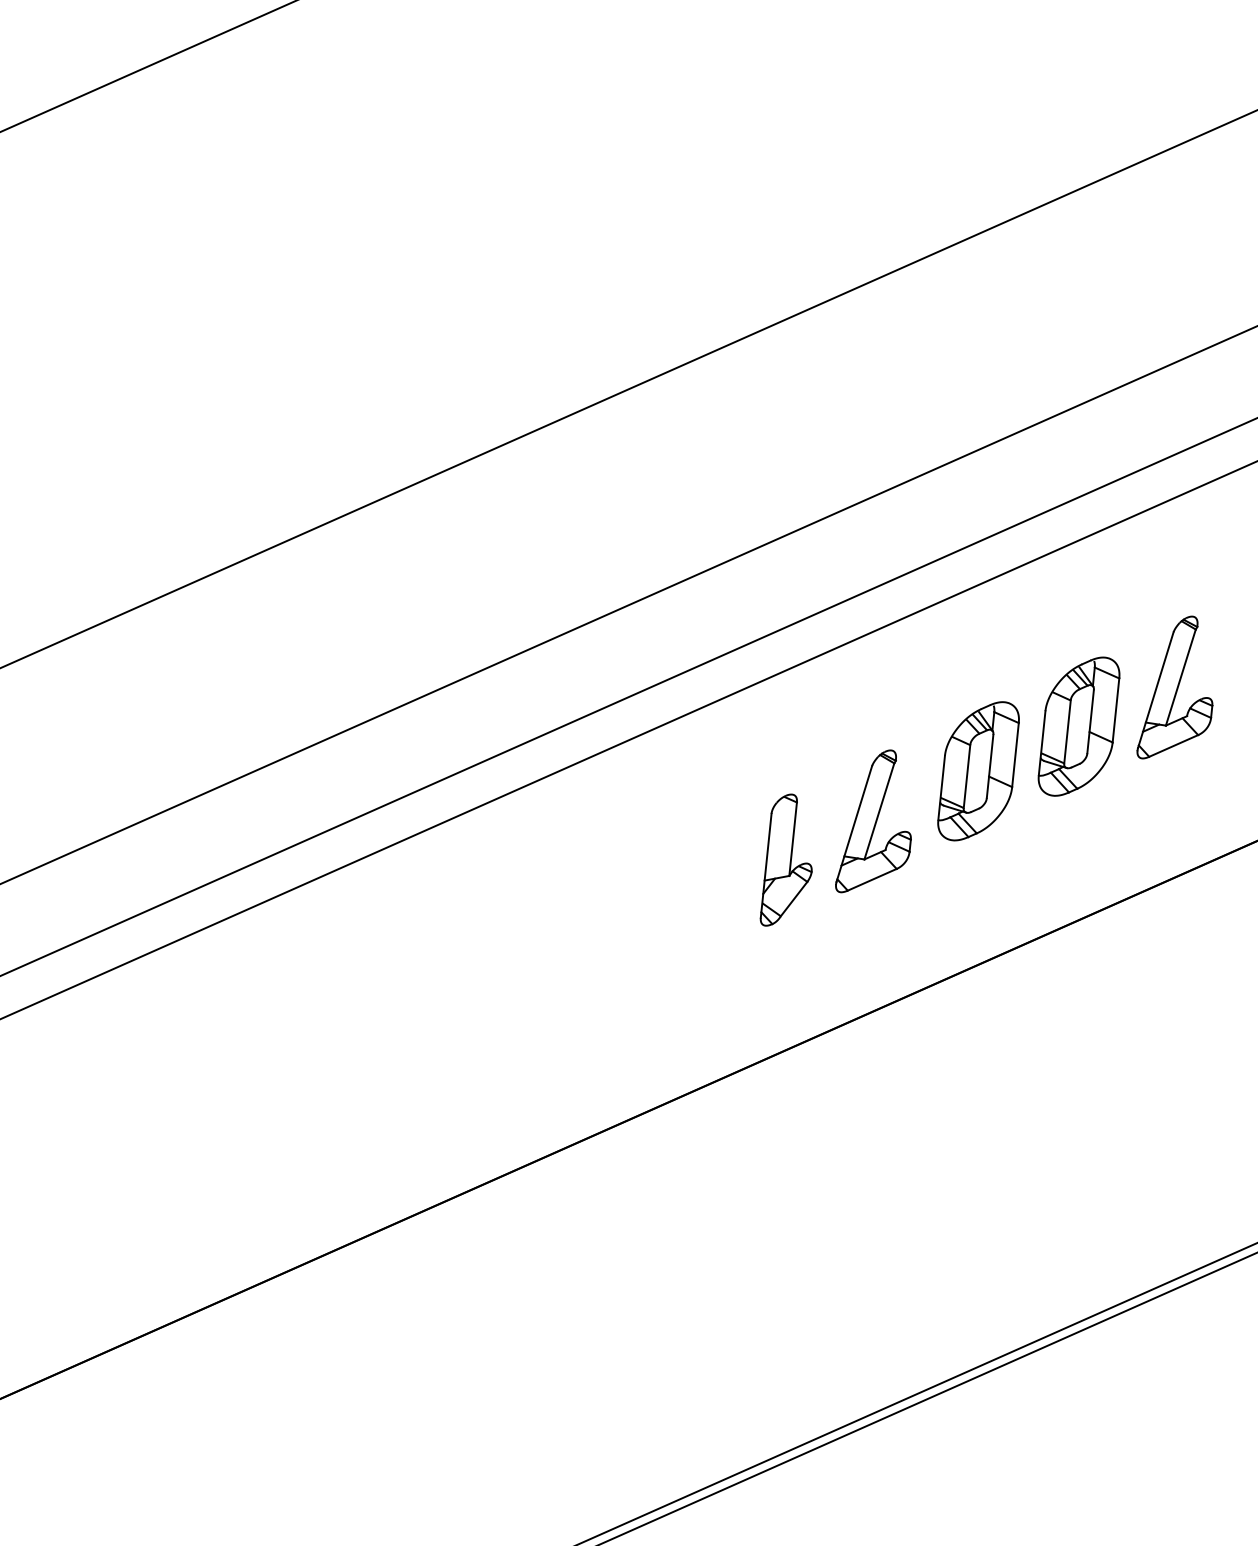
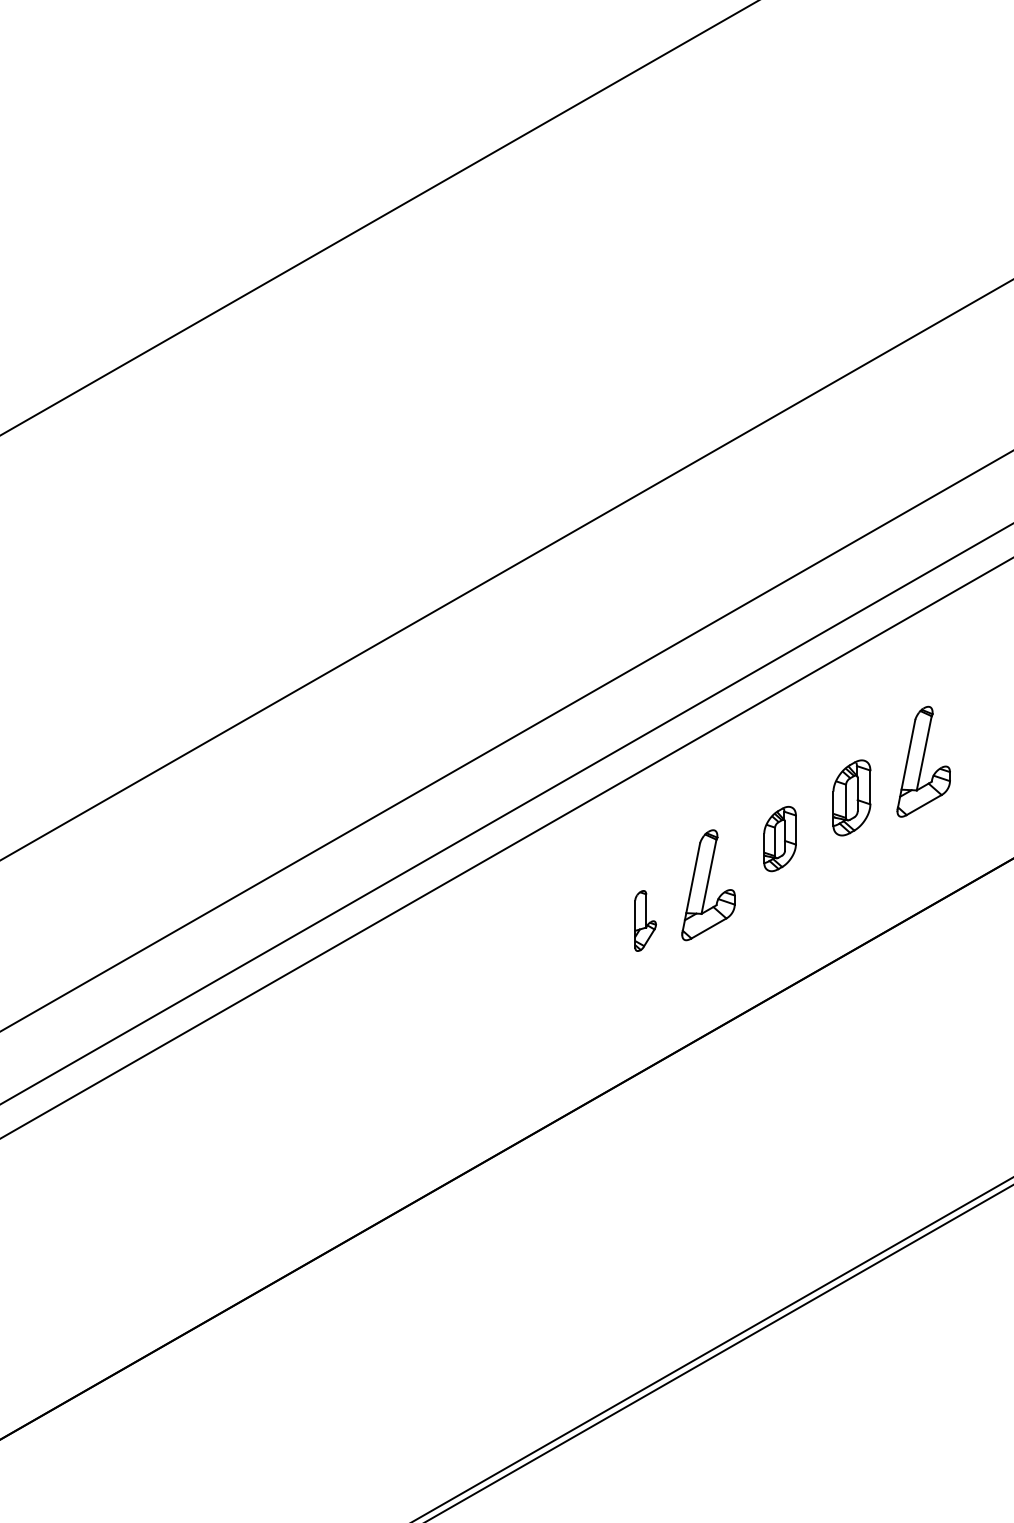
part: (1078, 726) -> (851, 797), size x0.7
part: (977, 770) -> (779, 838), size x0.6
part: (789, 860) -> (645, 920), size x0.6

